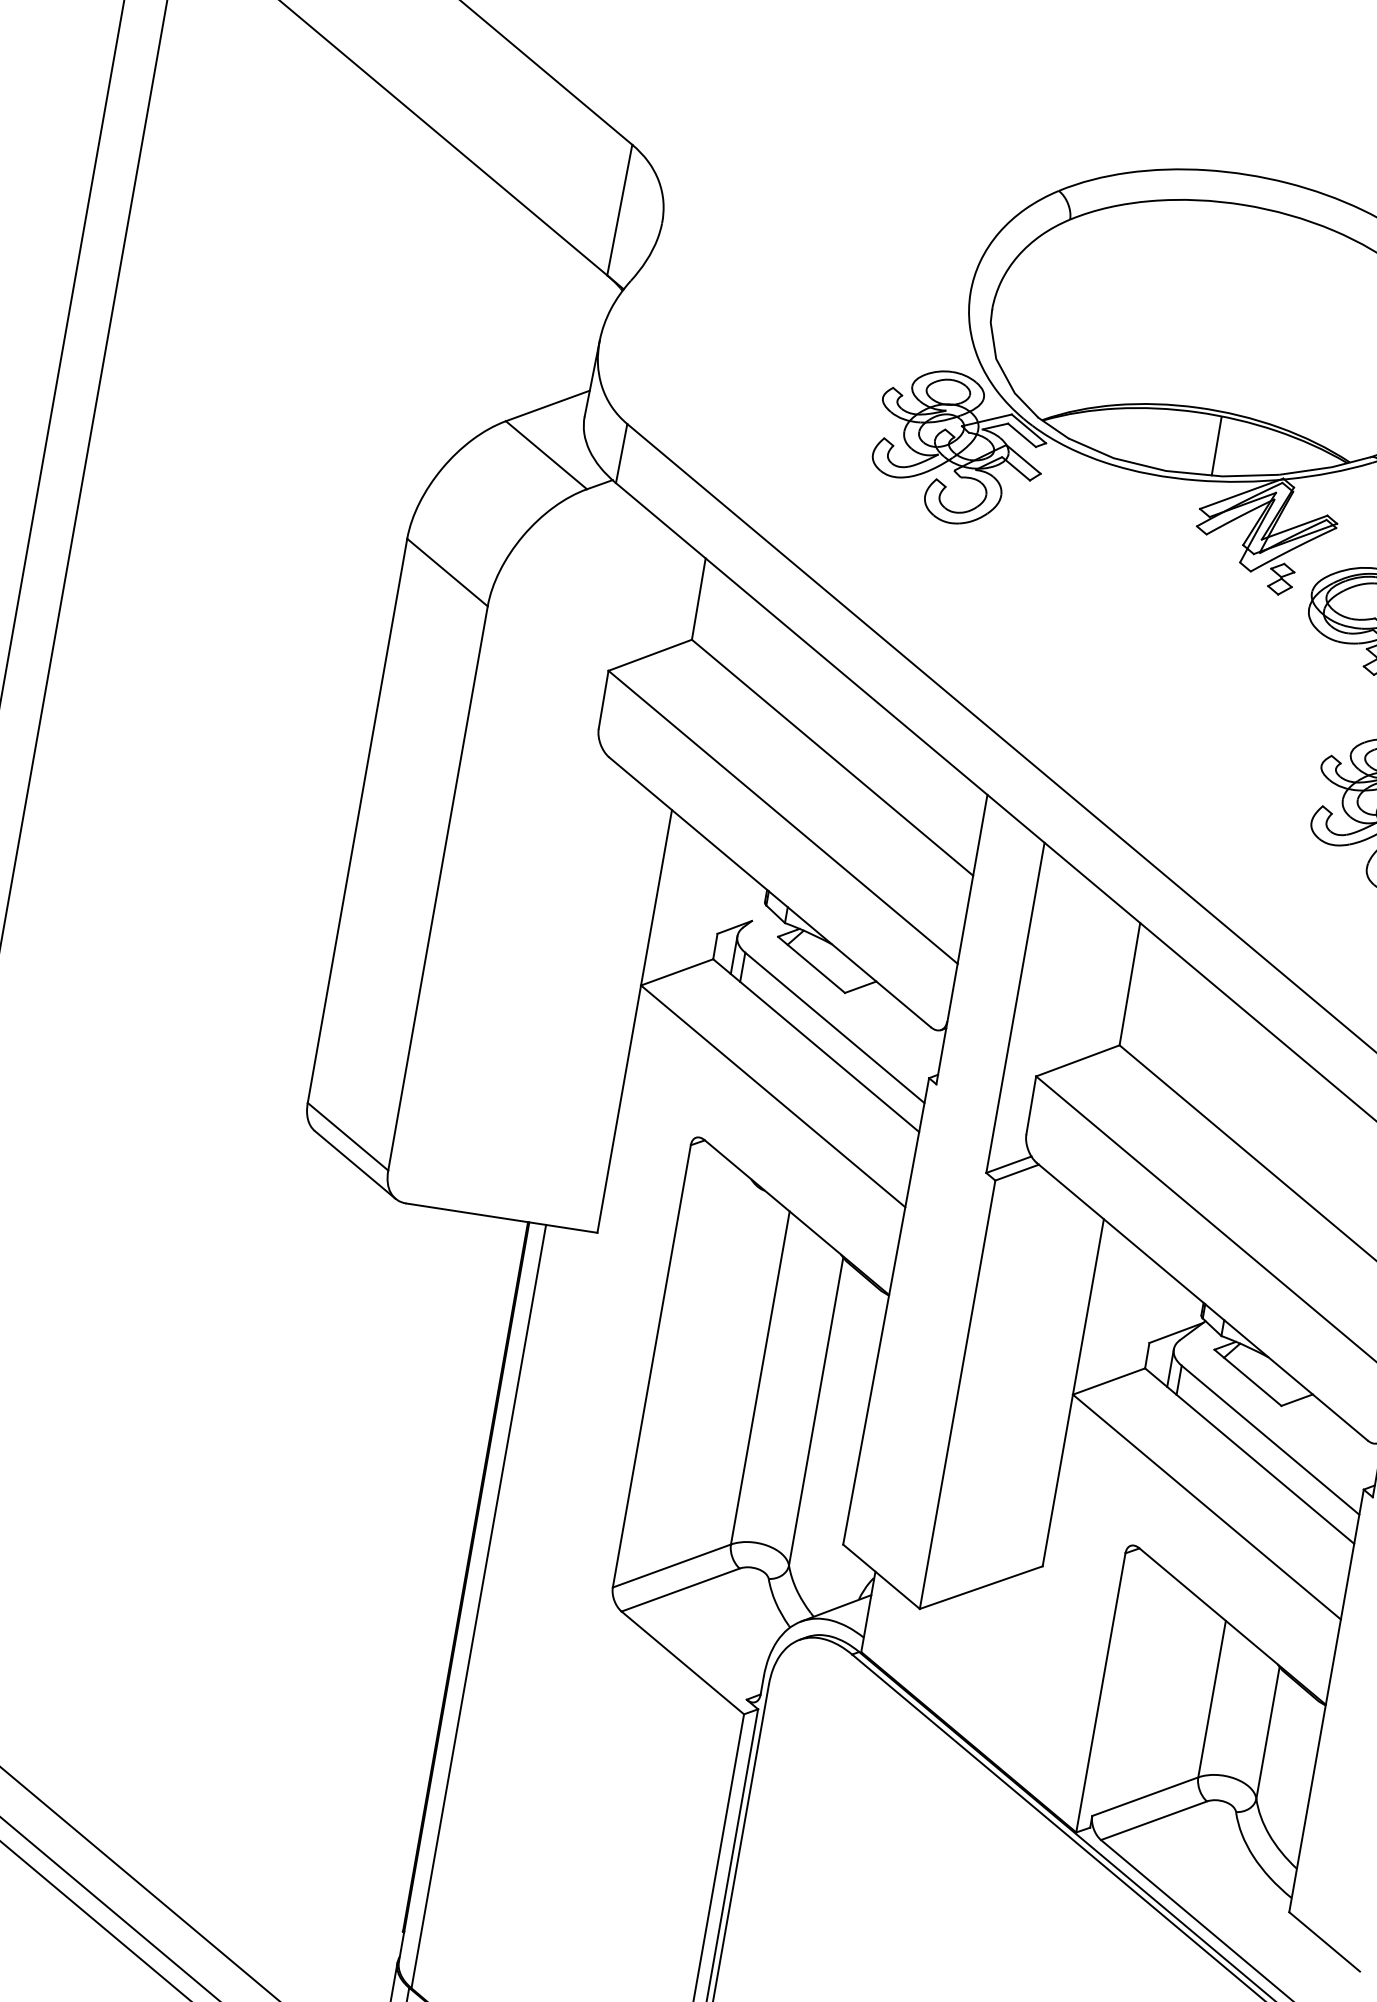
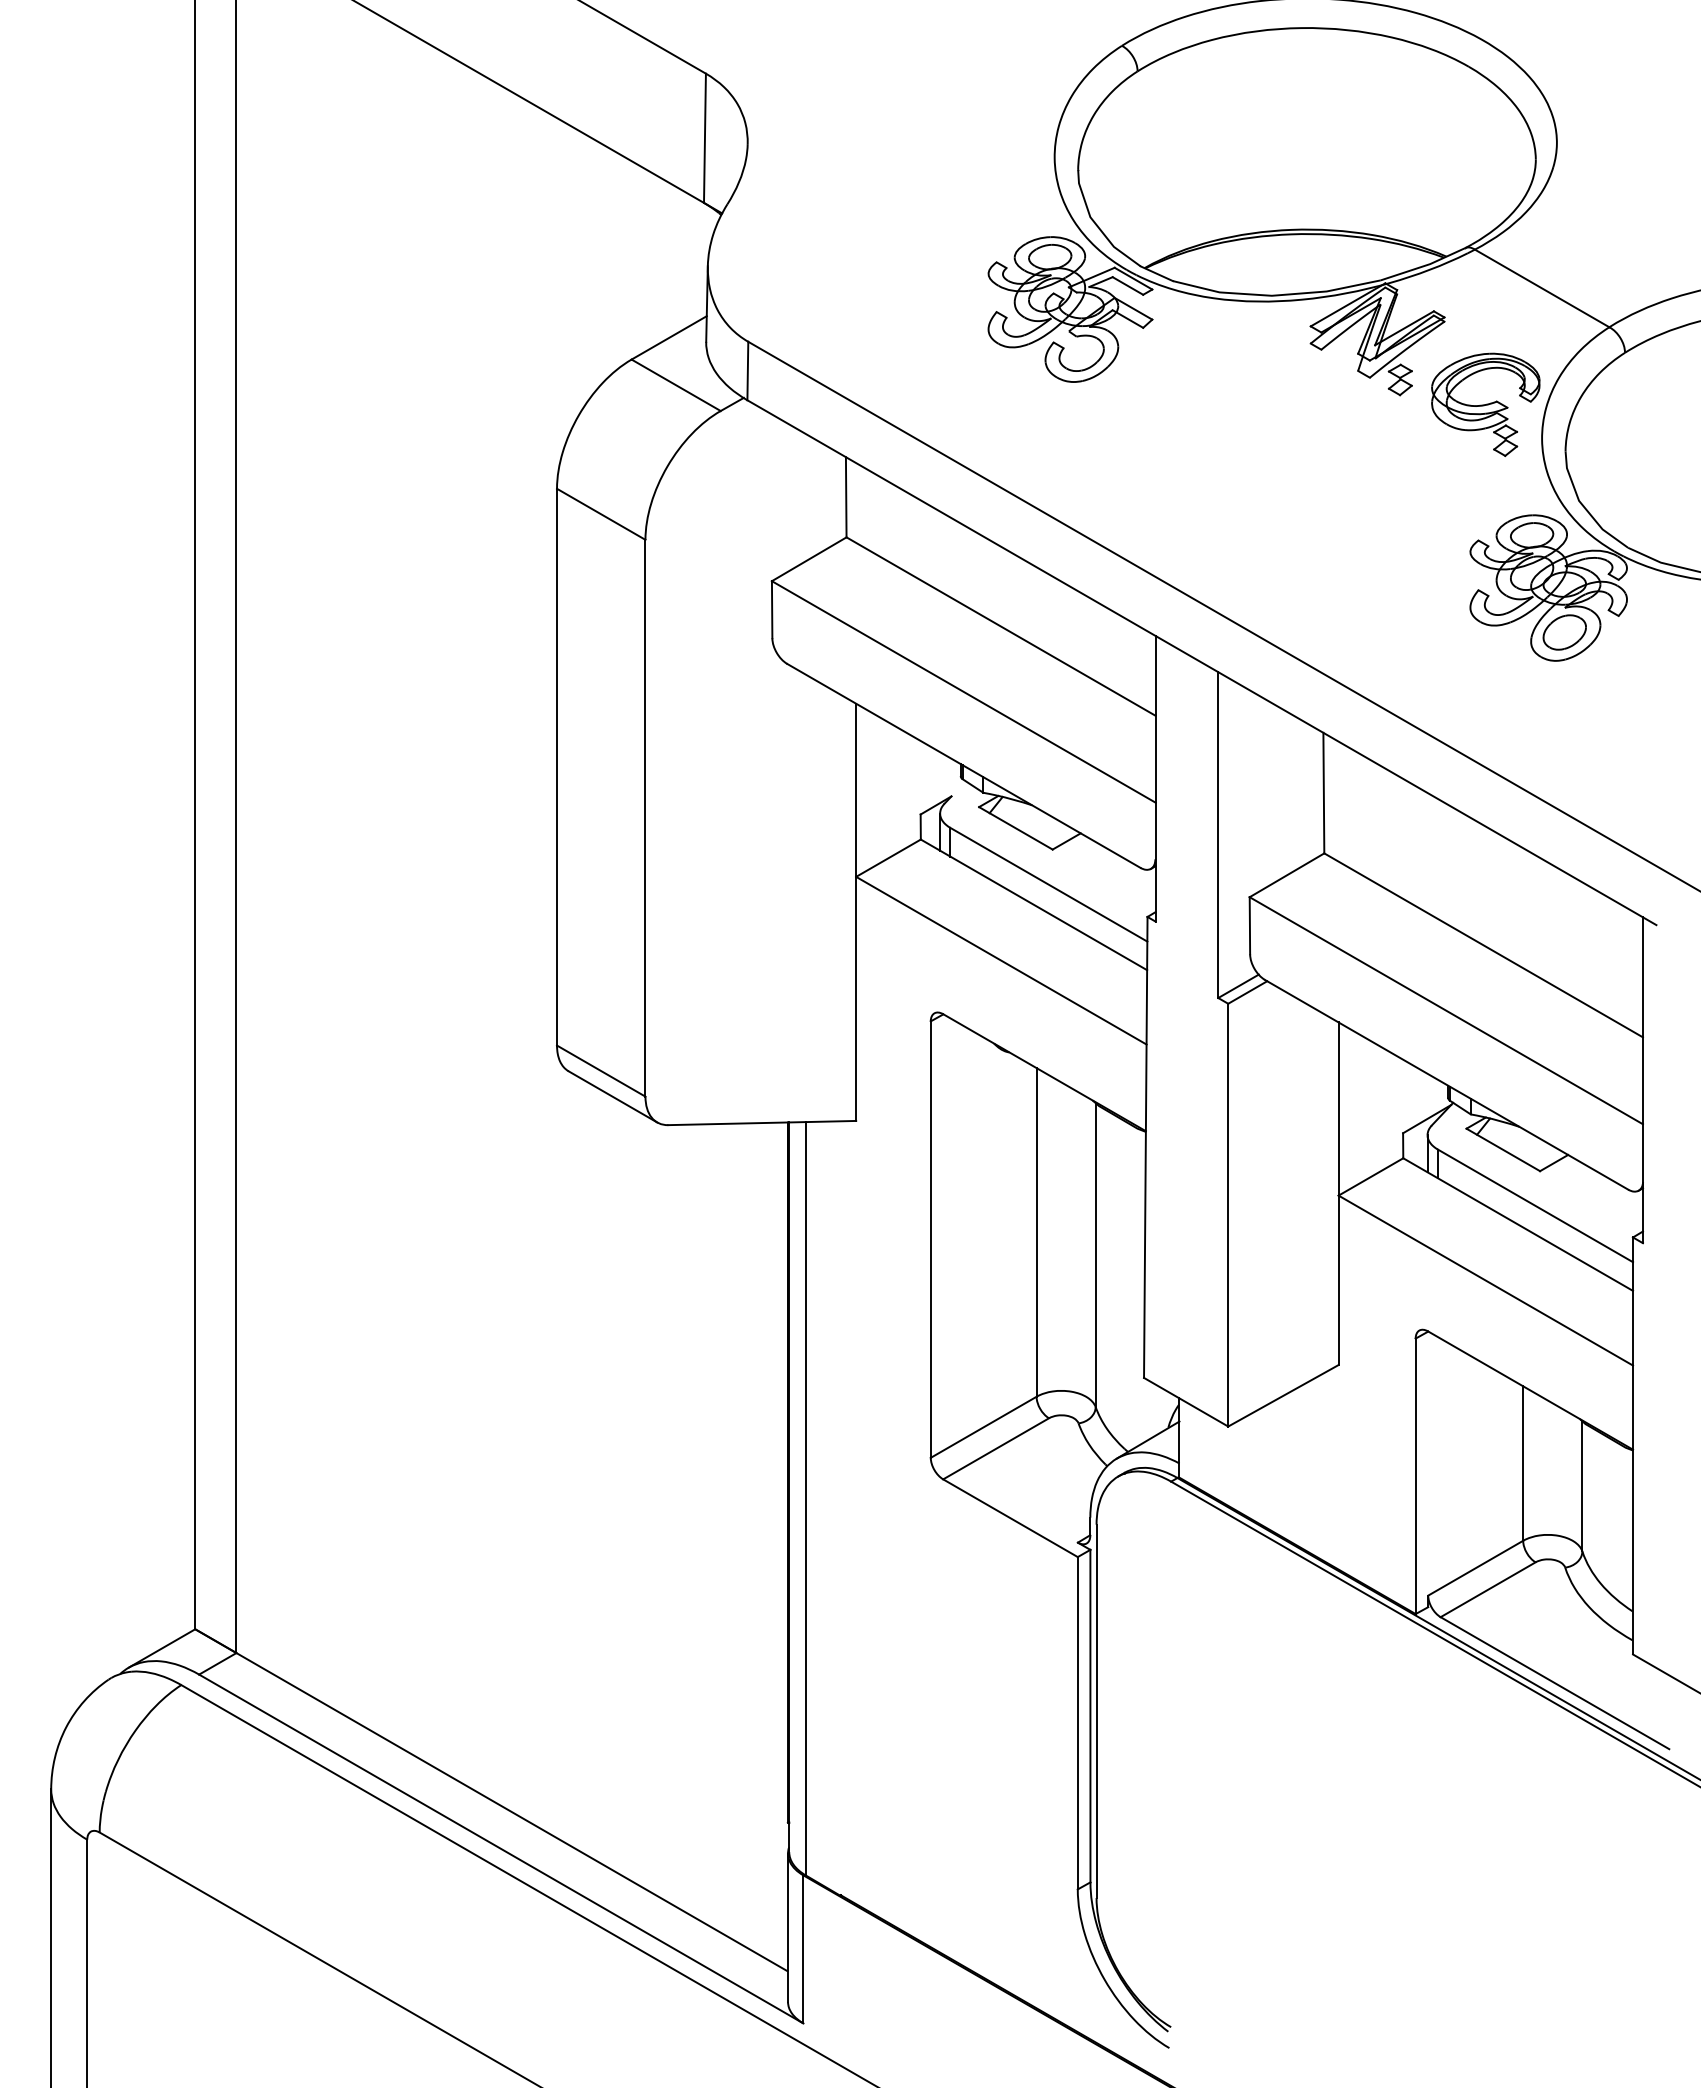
line: (1216, 446) -> (1315, 263), removed

